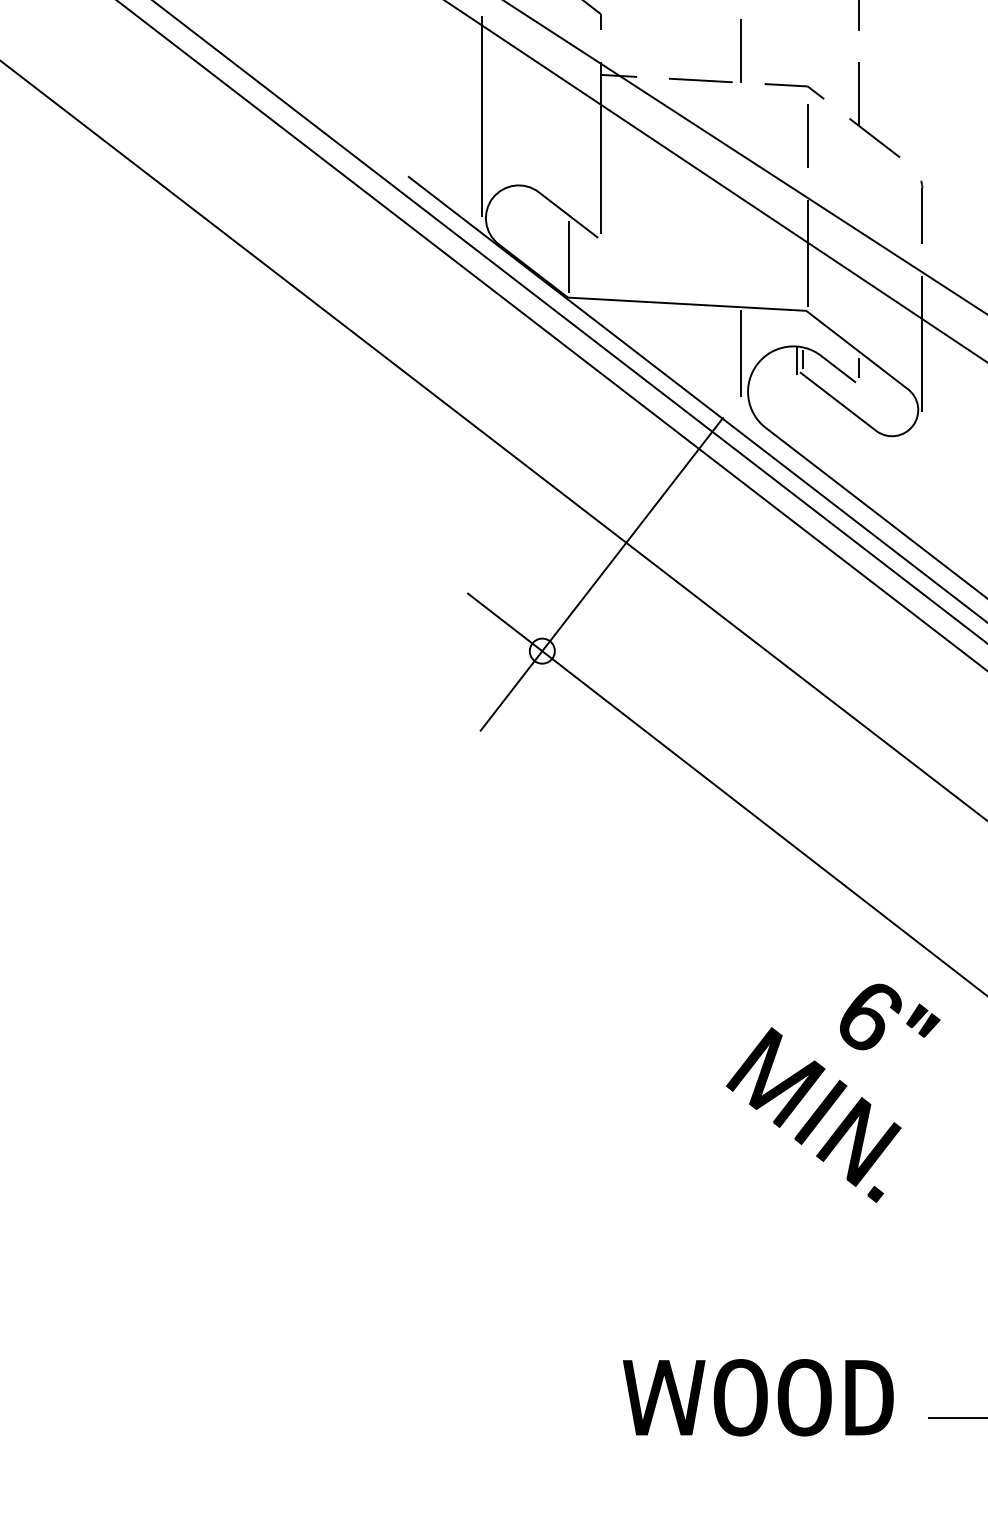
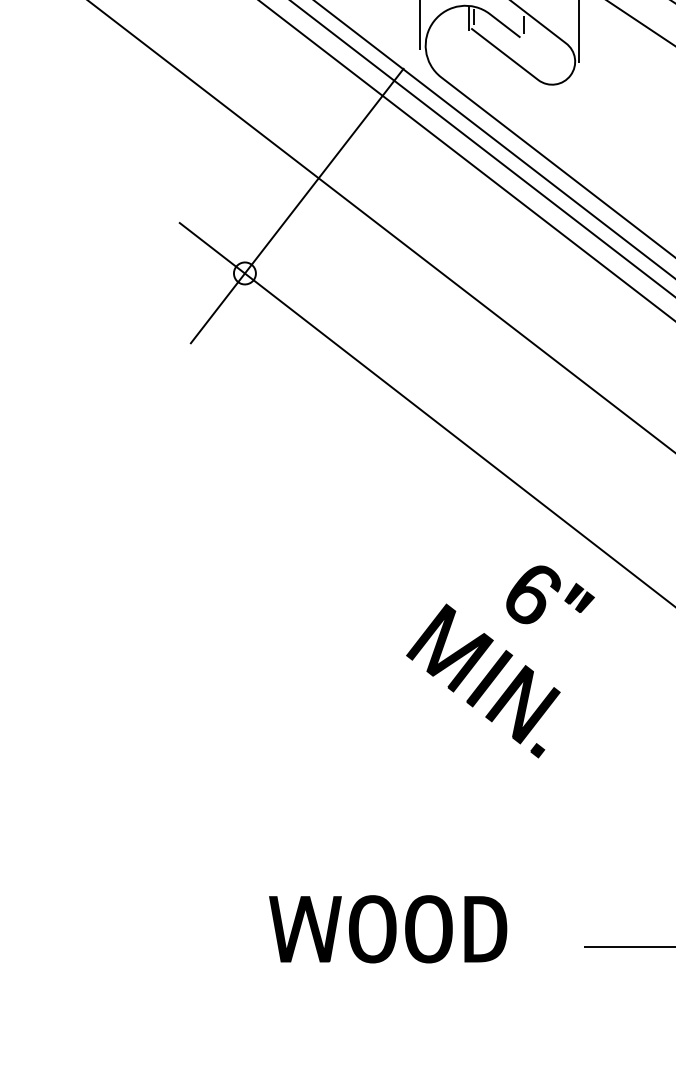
part: (758, 1397) -> (388, 929), moved

